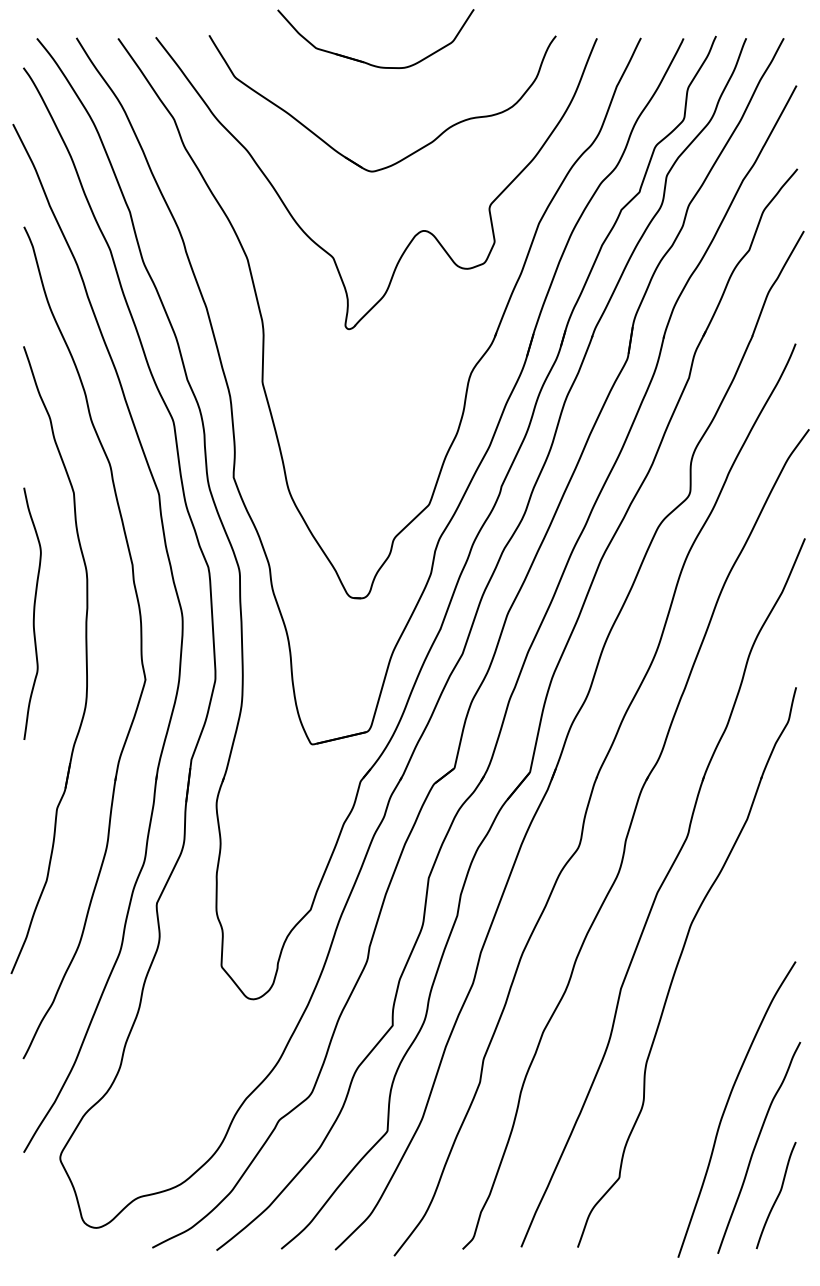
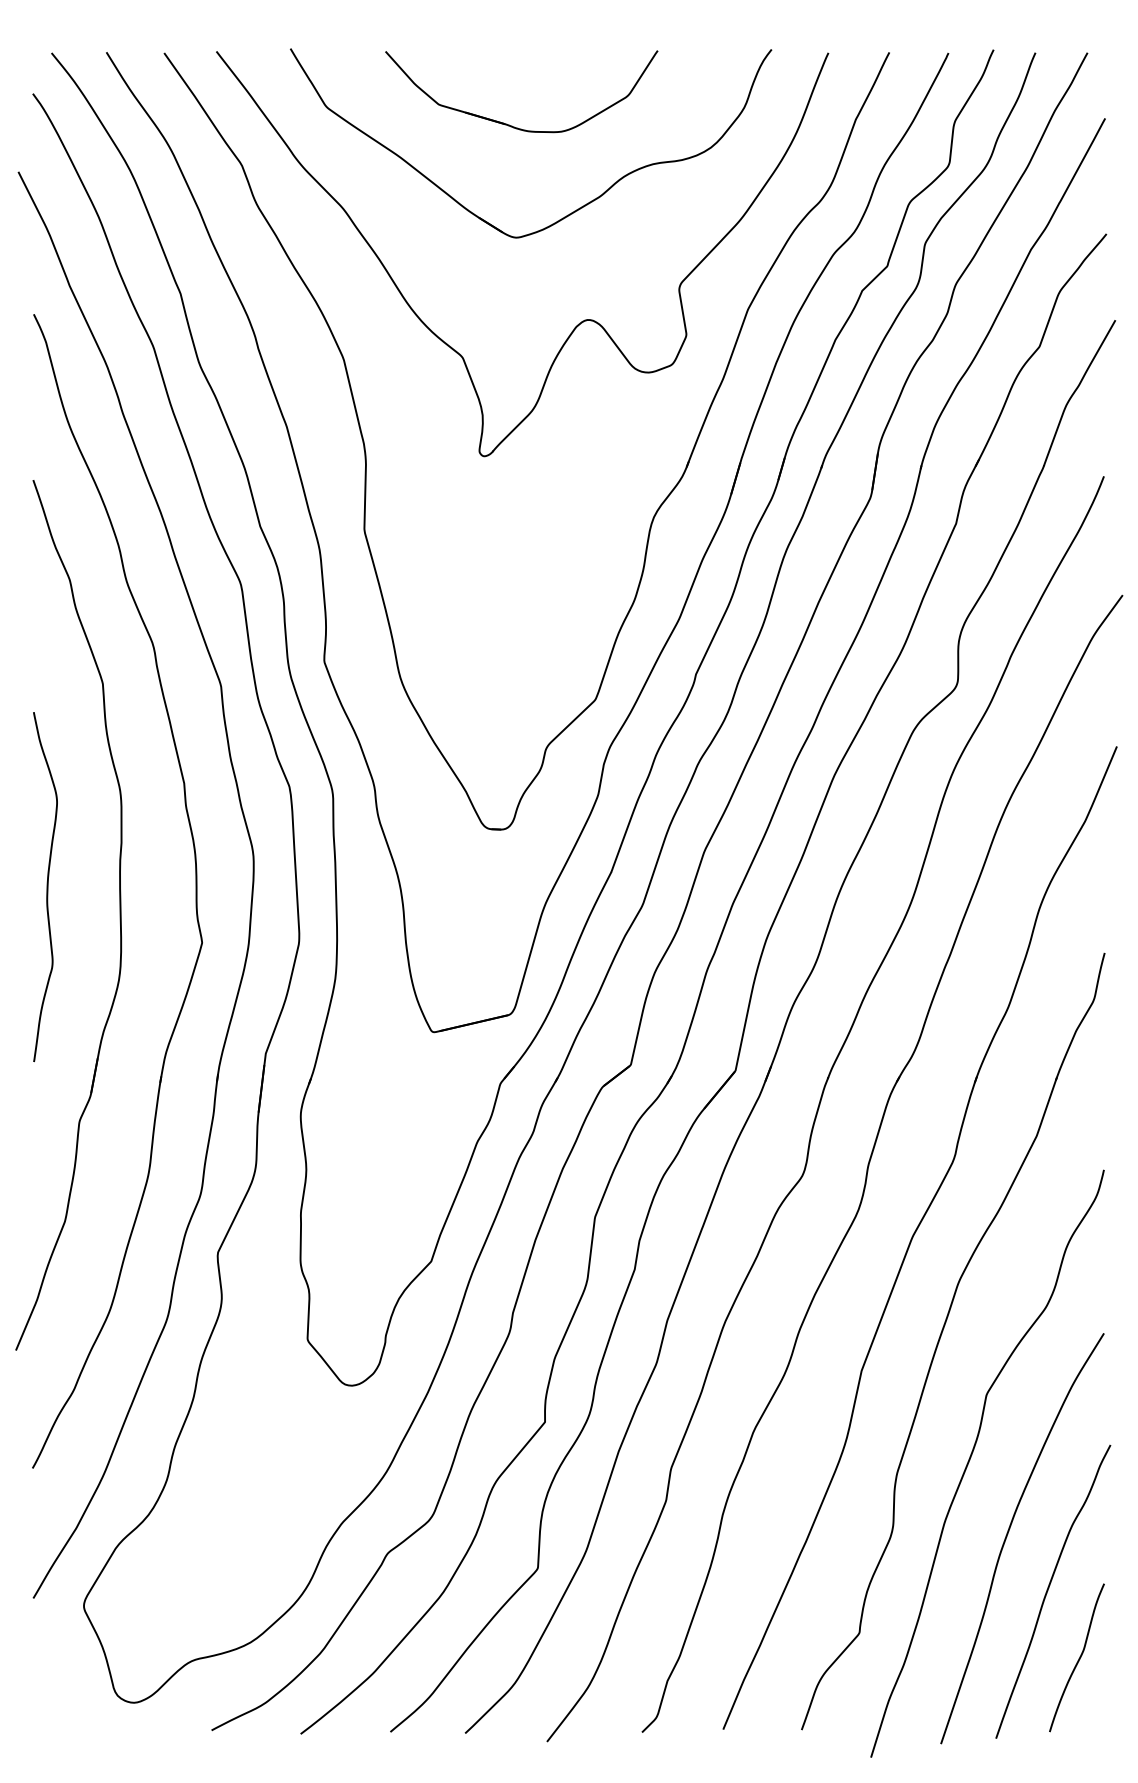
part: (367, 62) -> (509, 124), moved
curve: (33, 614) -> (46, 887), moved
curve: (700, 1049) -> (972, 1455), added

